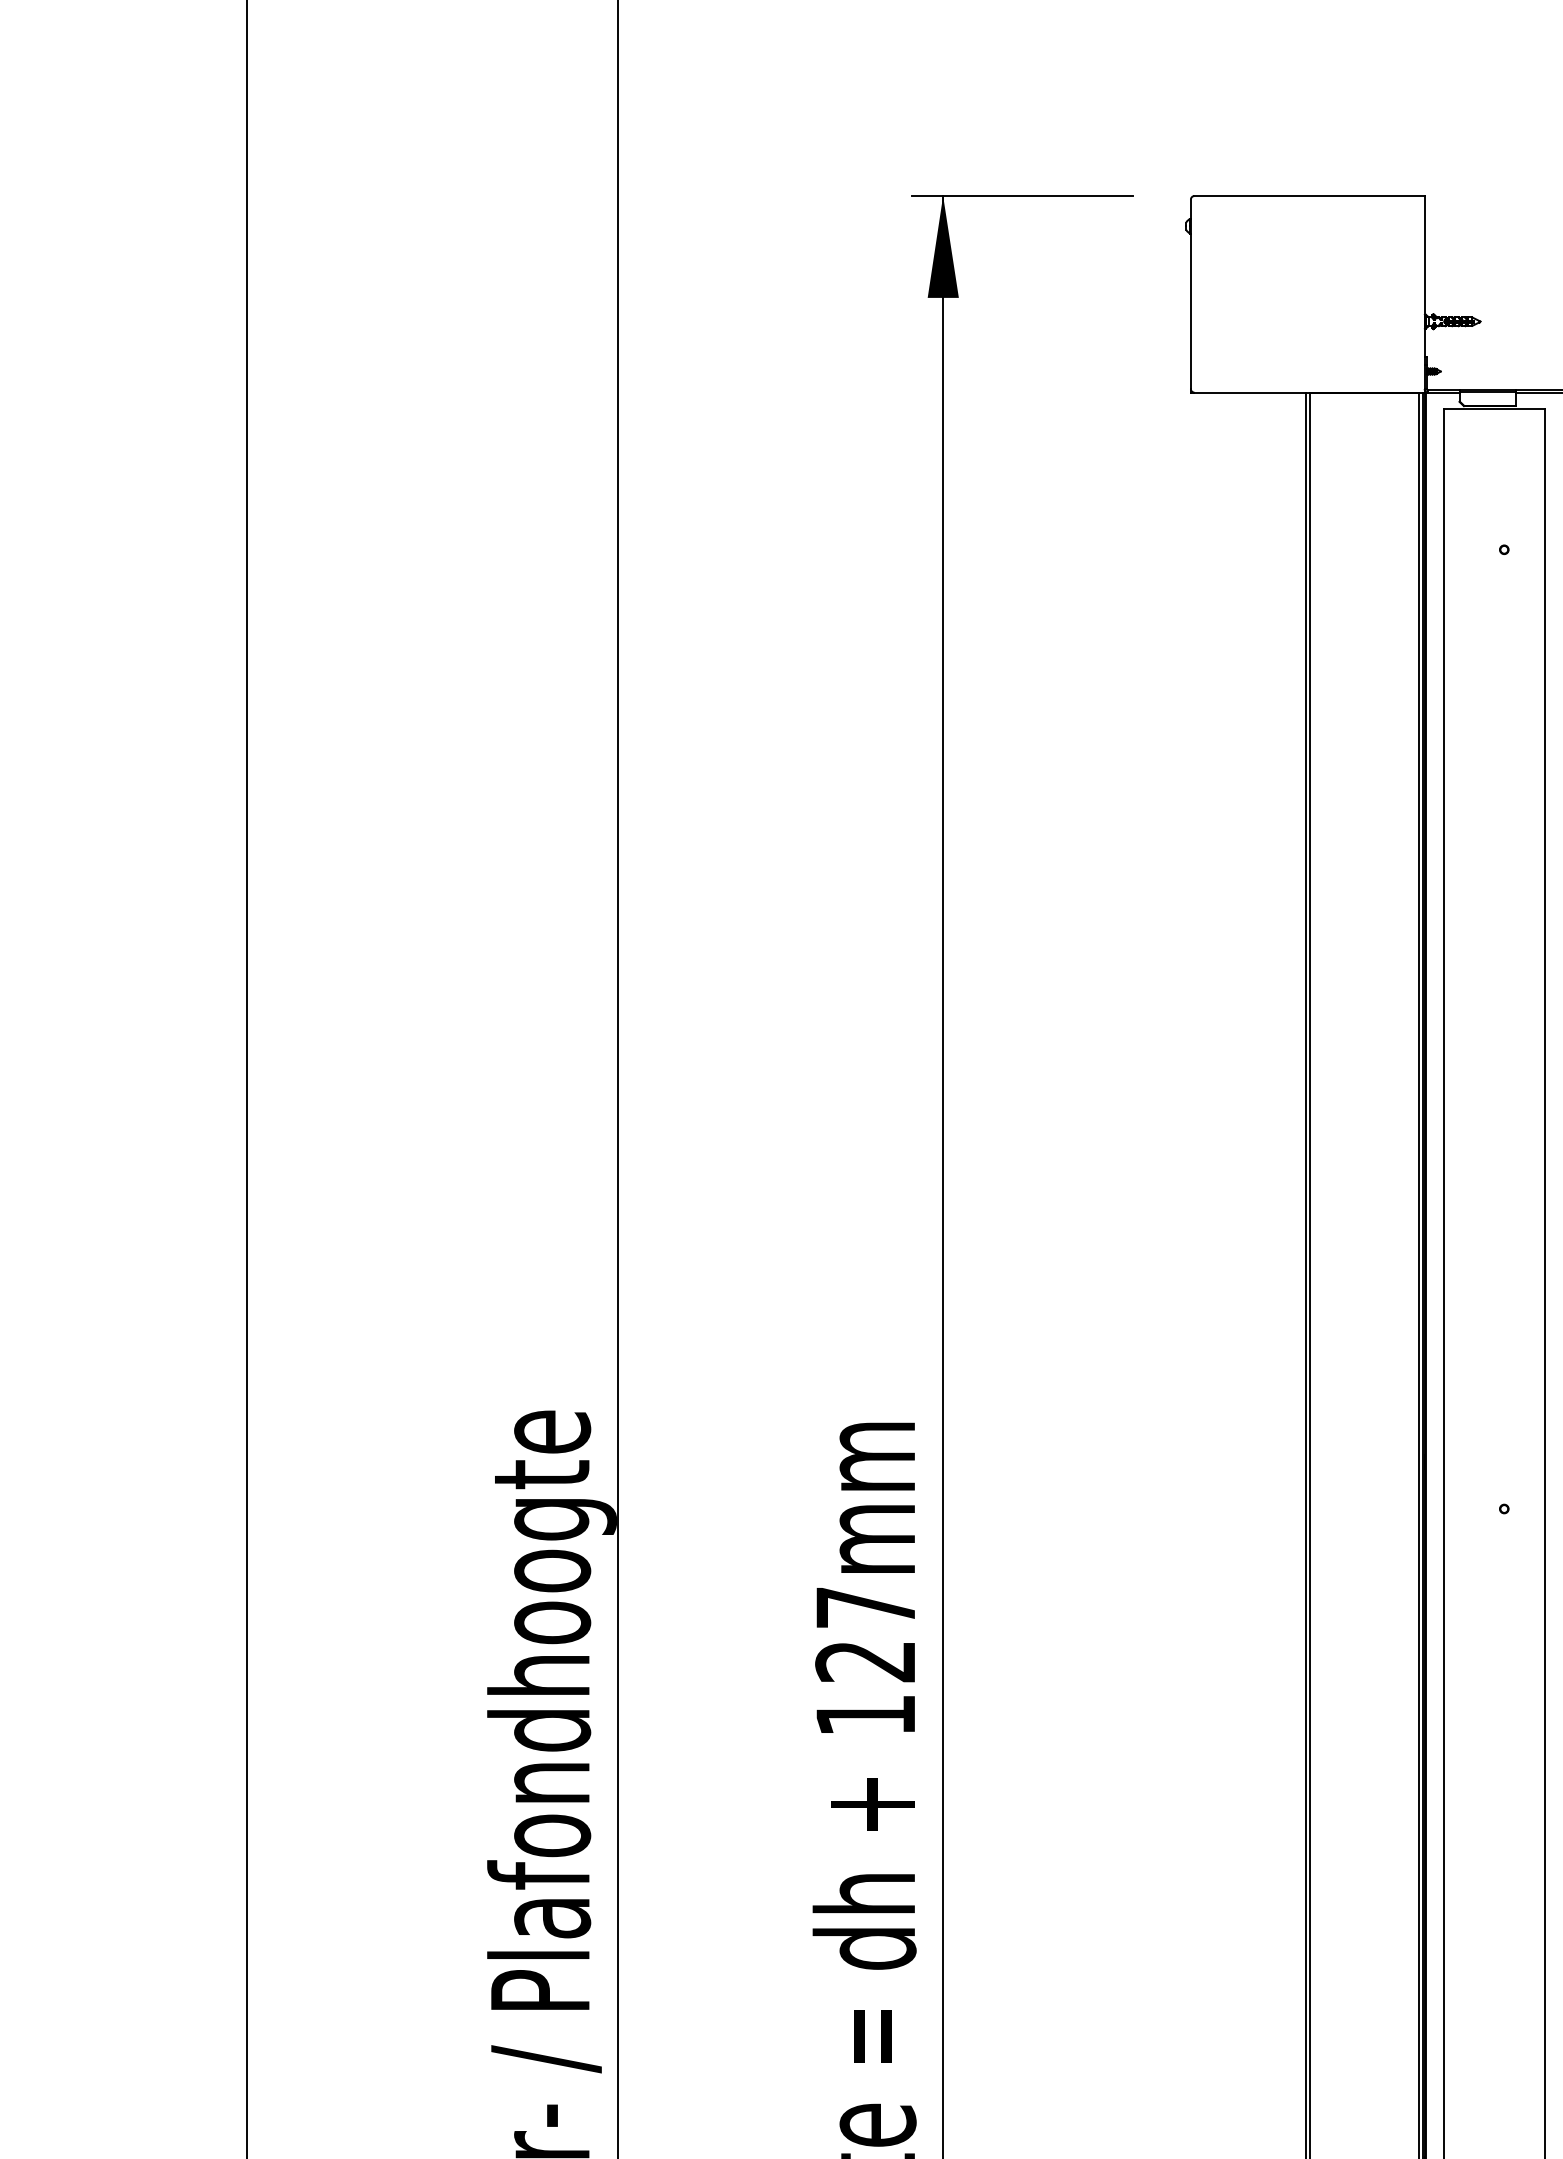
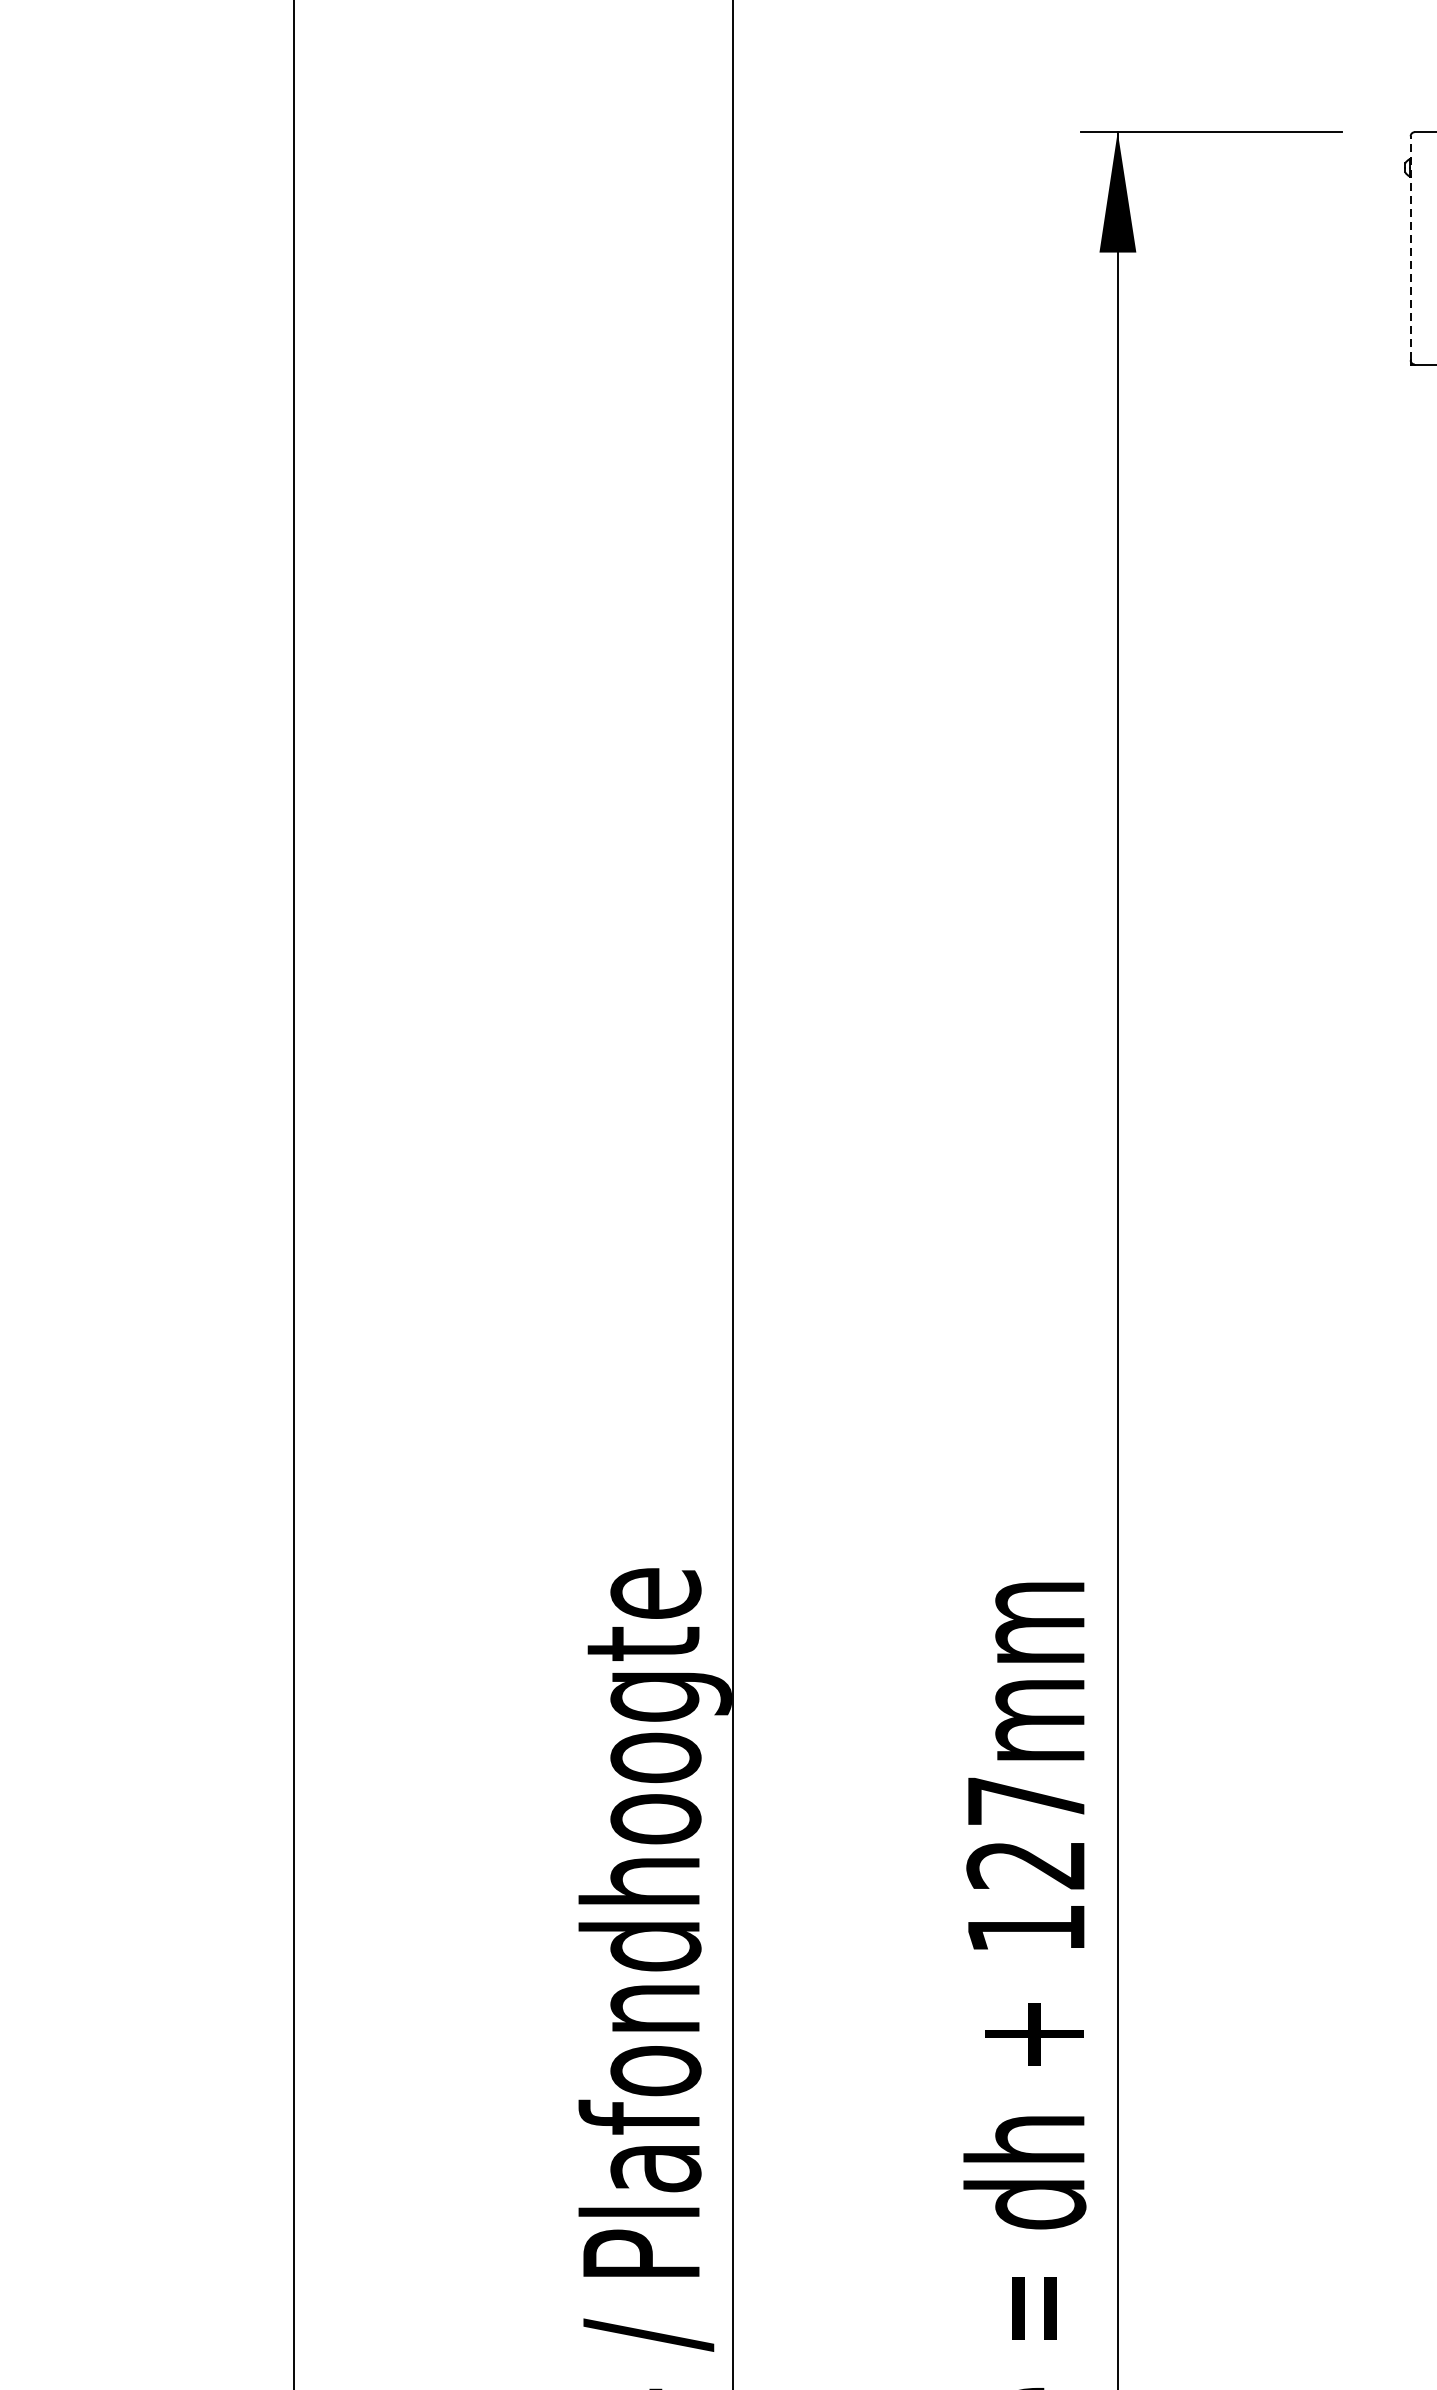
line: (1190, 294) -> (1410, 248), solid -> dashed

